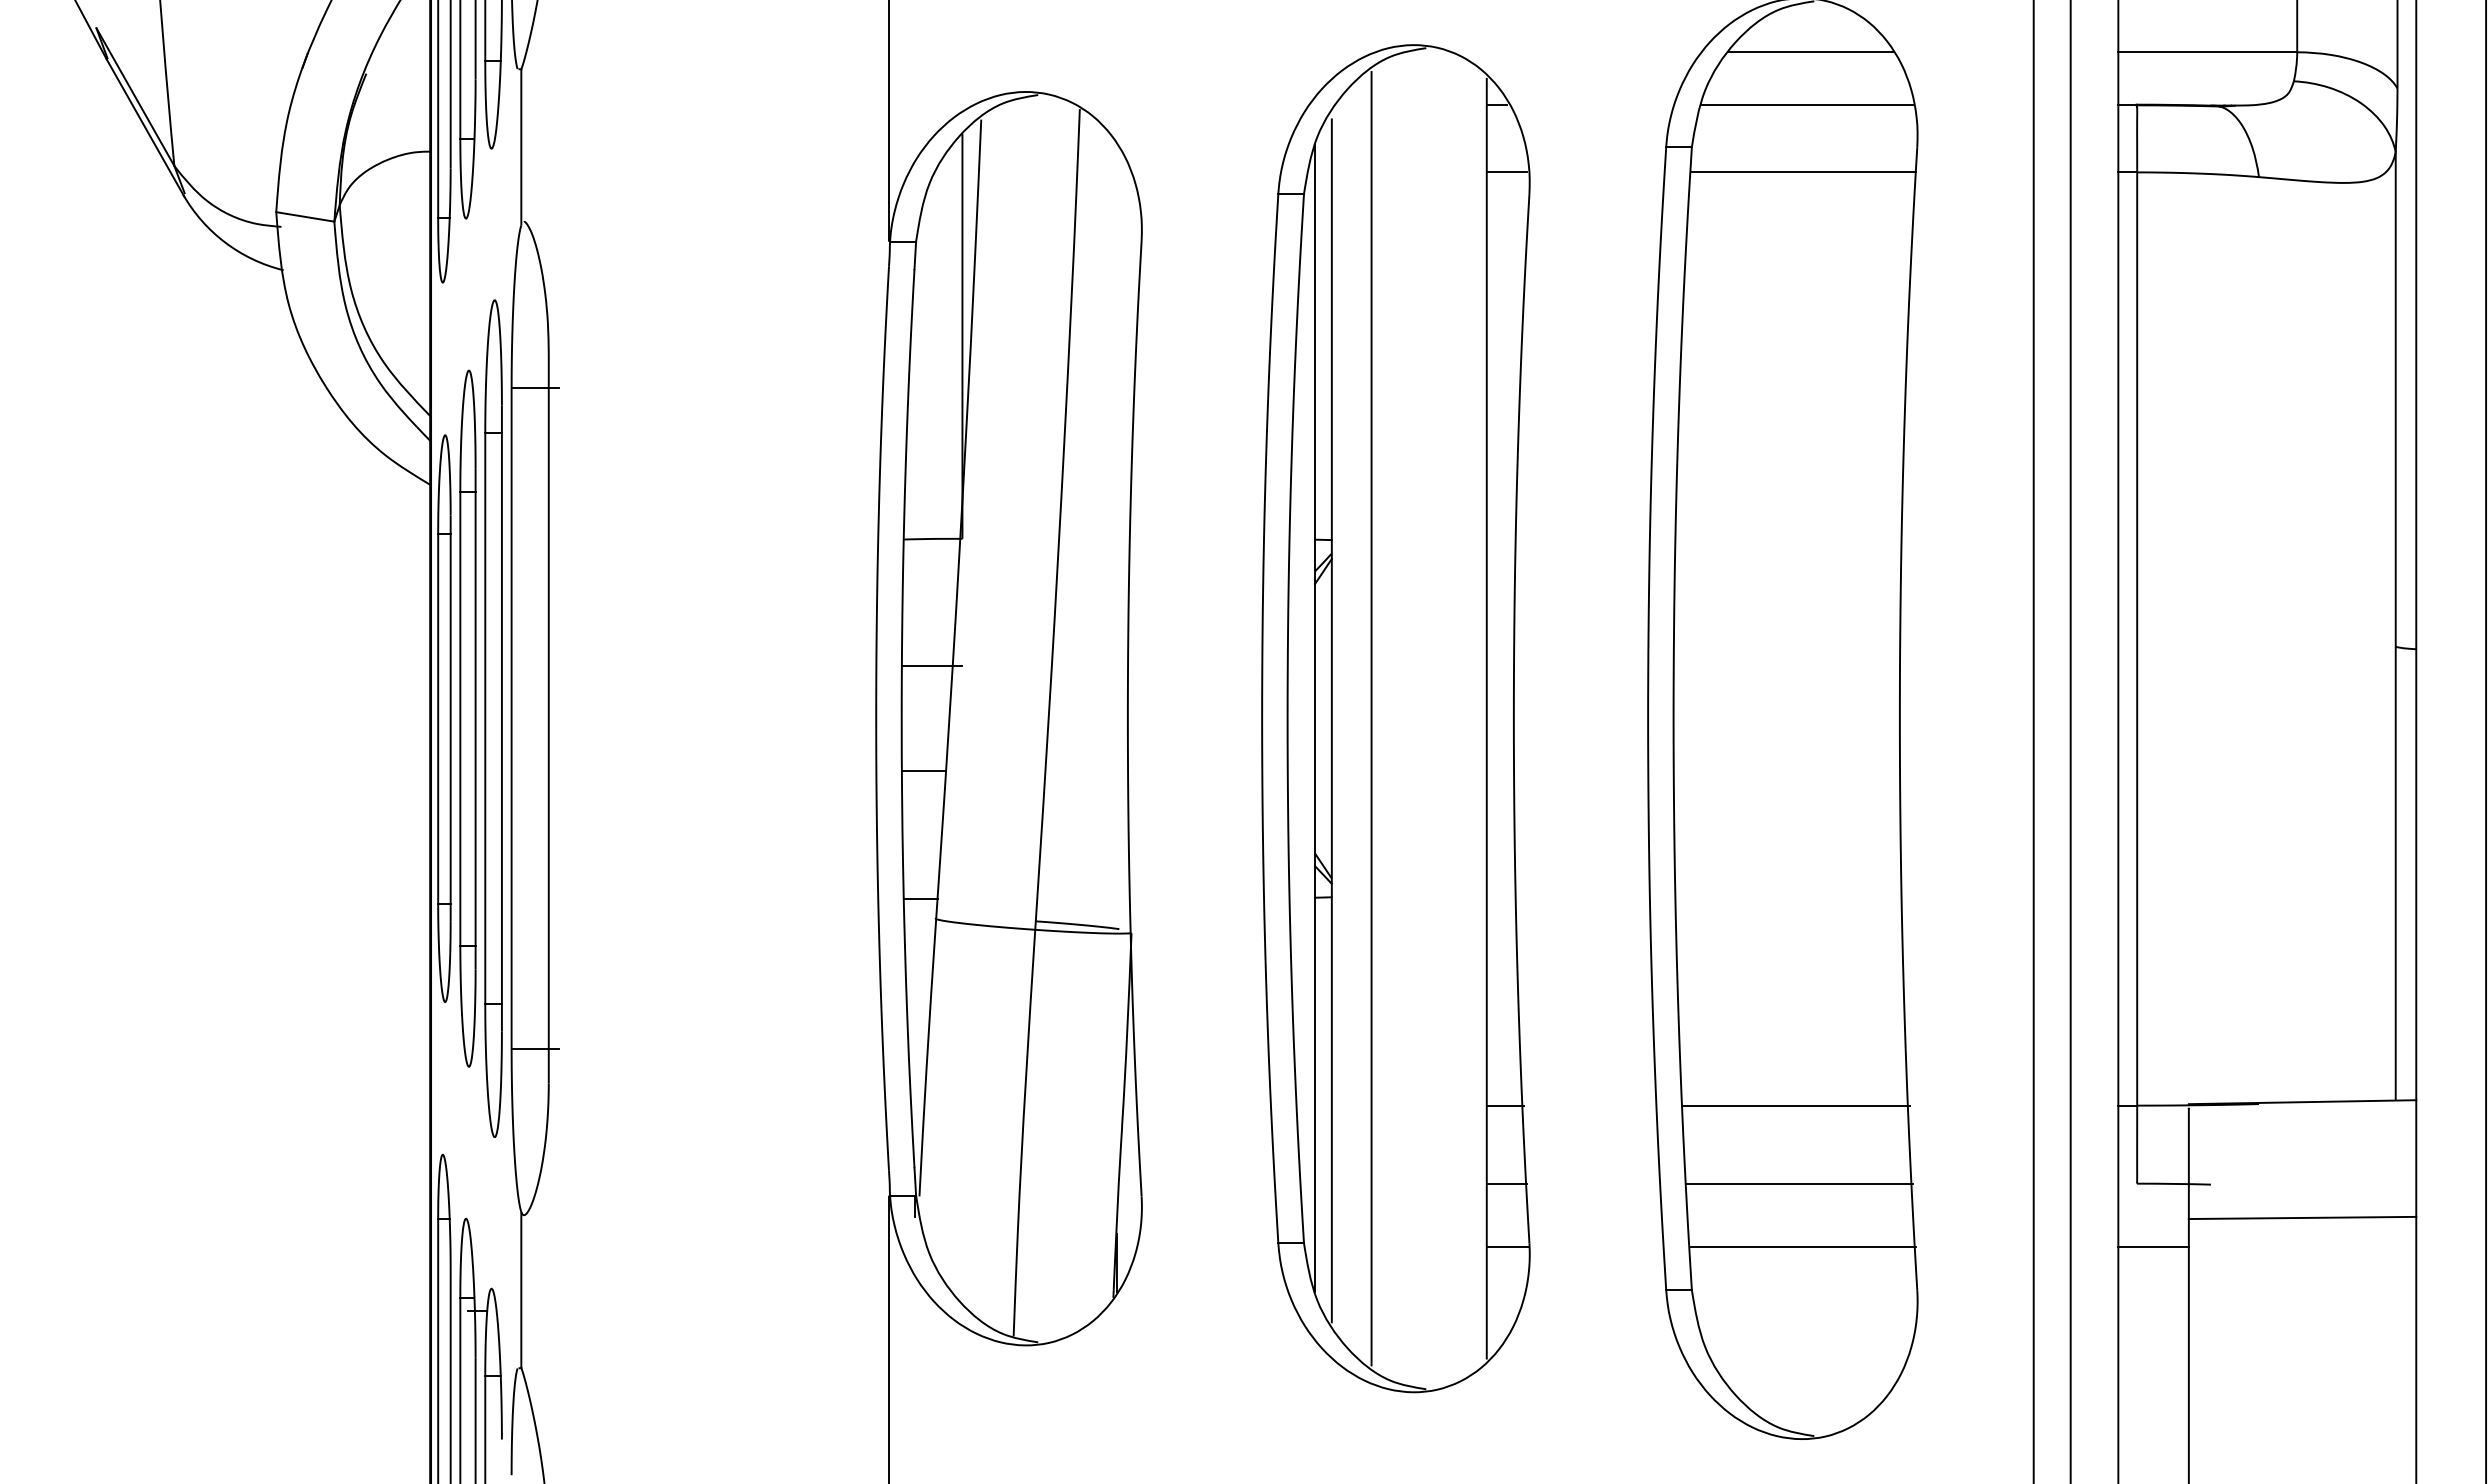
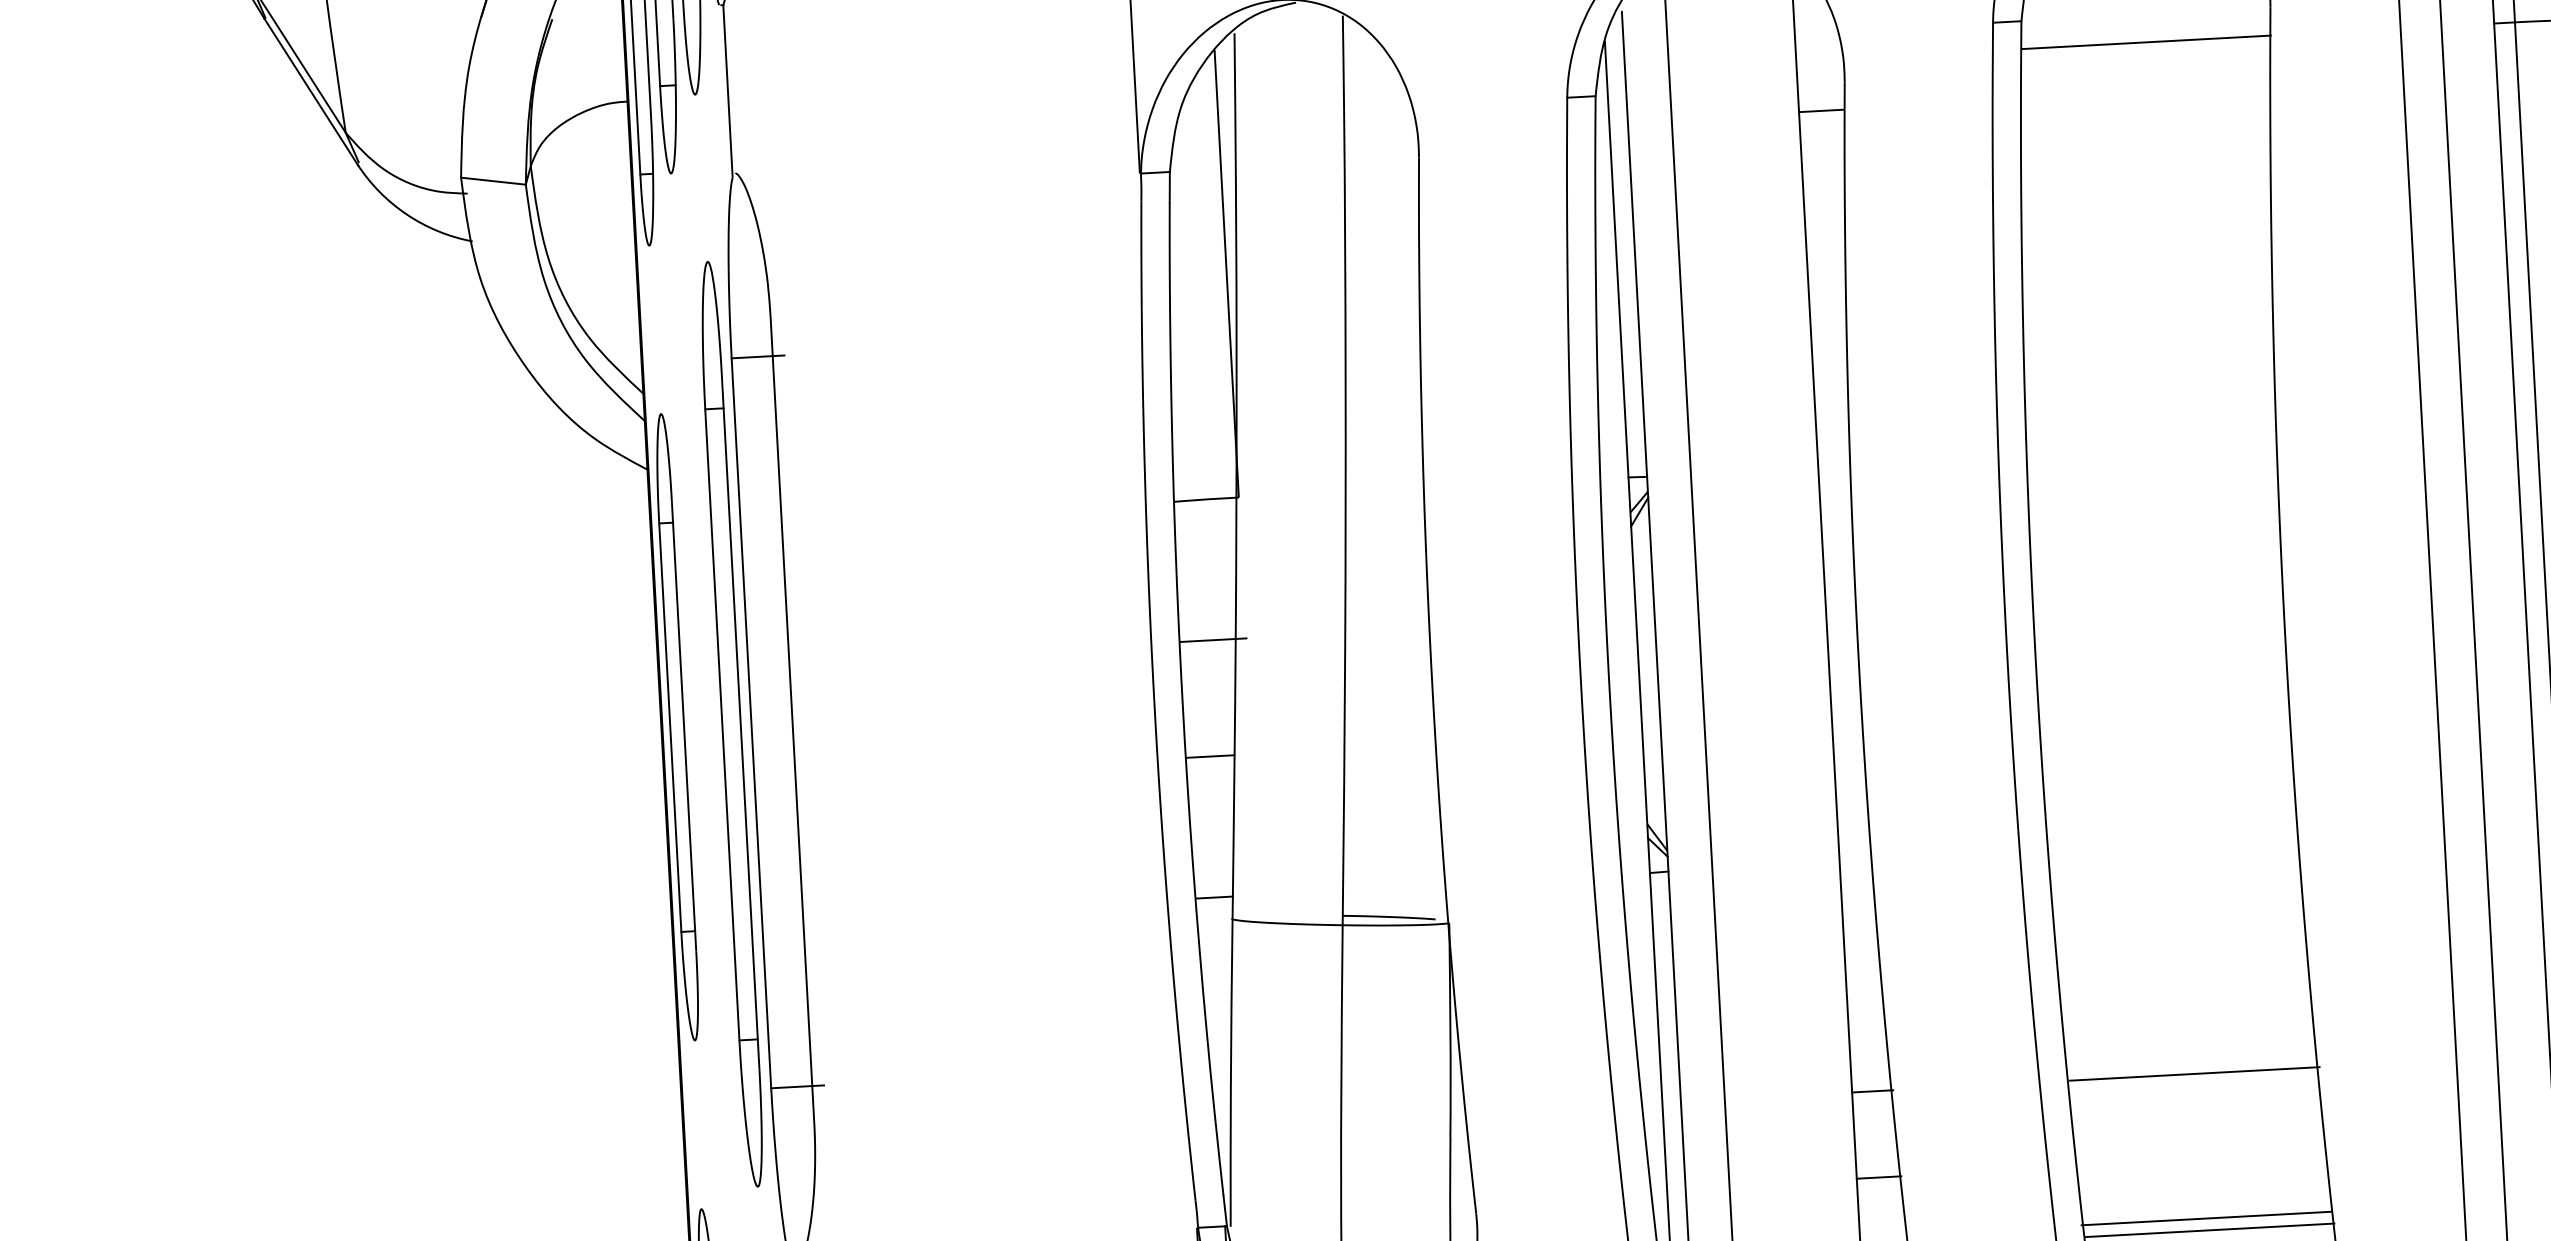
line: (1506, 172) -> (1820, 111), moved
part: (467, 718) -> (702, 725), removed
line: (1799, 1183) -> (2205, 1218), moved

